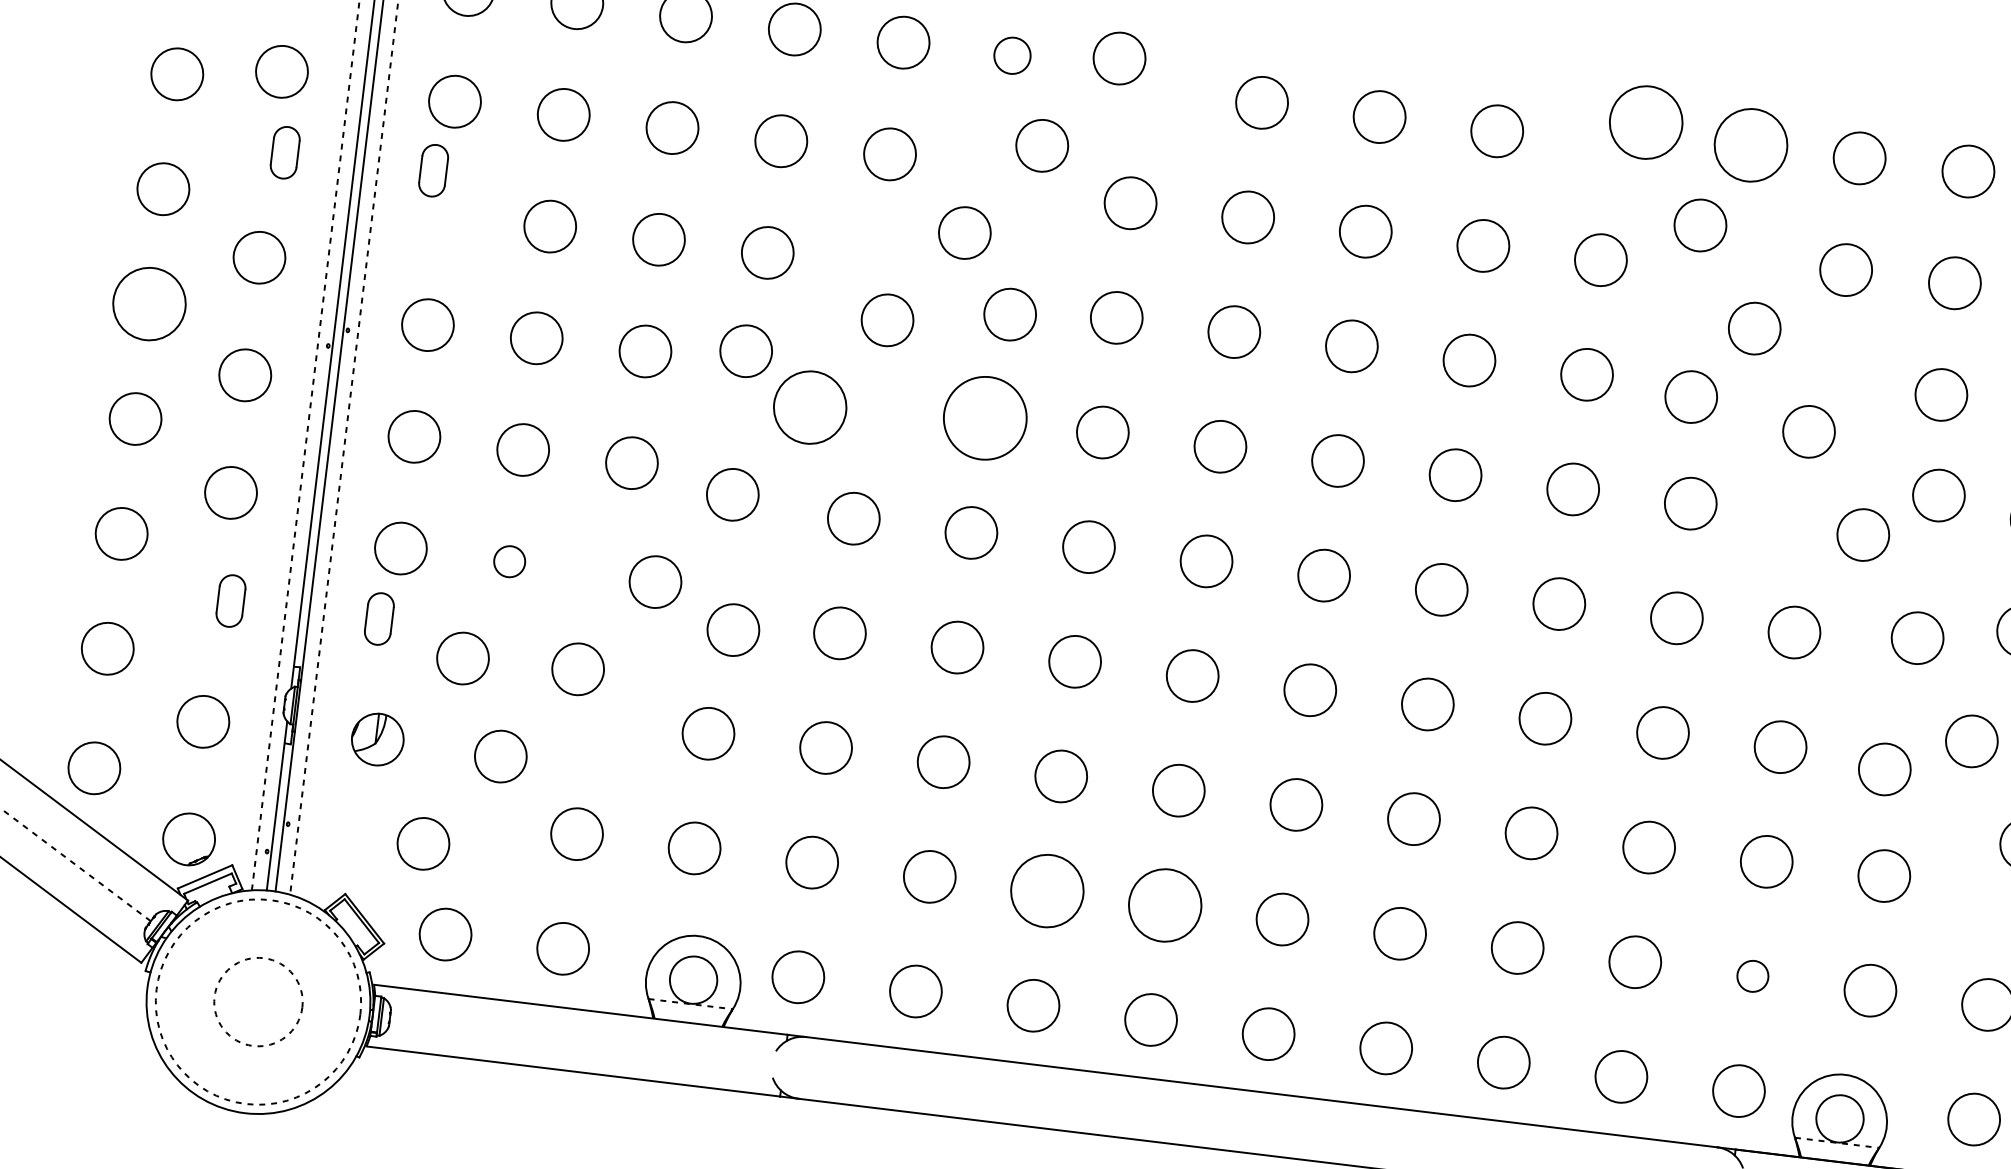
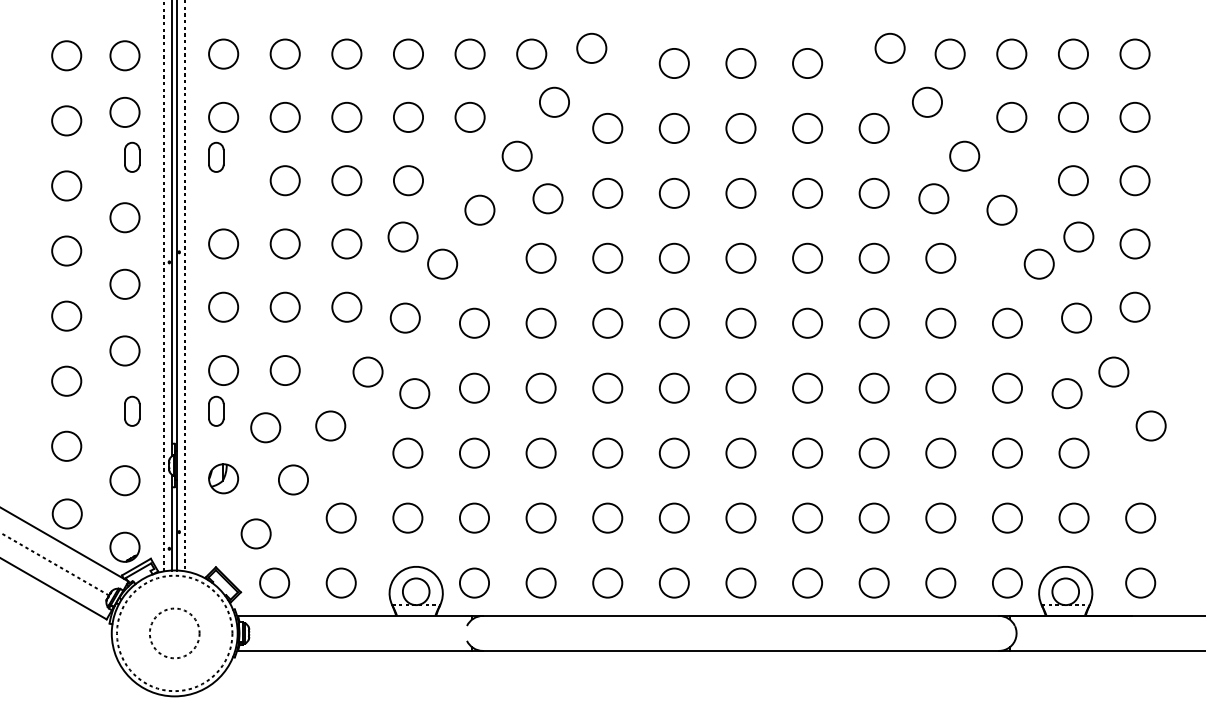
circle: (1012, 54) -> (531, 53), size x1.43
circle: (1645, 120) -> (889, 47), size x0.71
circle: (1749, 143) -> (949, 53), size x0.71
circle: (149, 303) -> (66, 250), size x0.71
circle: (810, 406) -> (442, 263), size x0.71
circle: (984, 416) -> (540, 257), size x0.62
circle: (508, 561) -> (284, 370), size x1.67
circle: (1047, 889) -> (607, 517), size x0.71
circle: (1163, 903) -> (673, 517), size x0.71
circle: (1753, 975) -> (1007, 517), size x1.67

